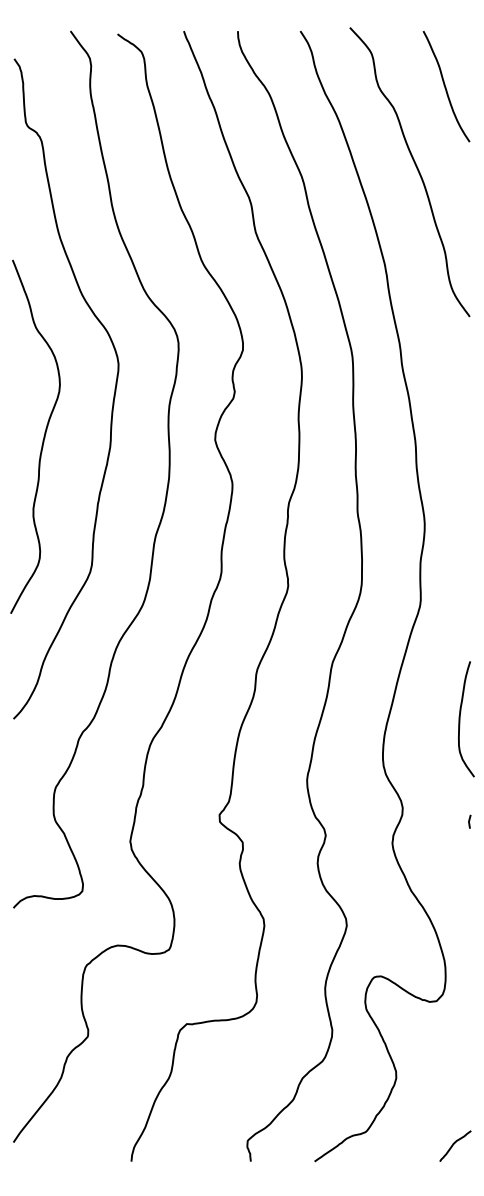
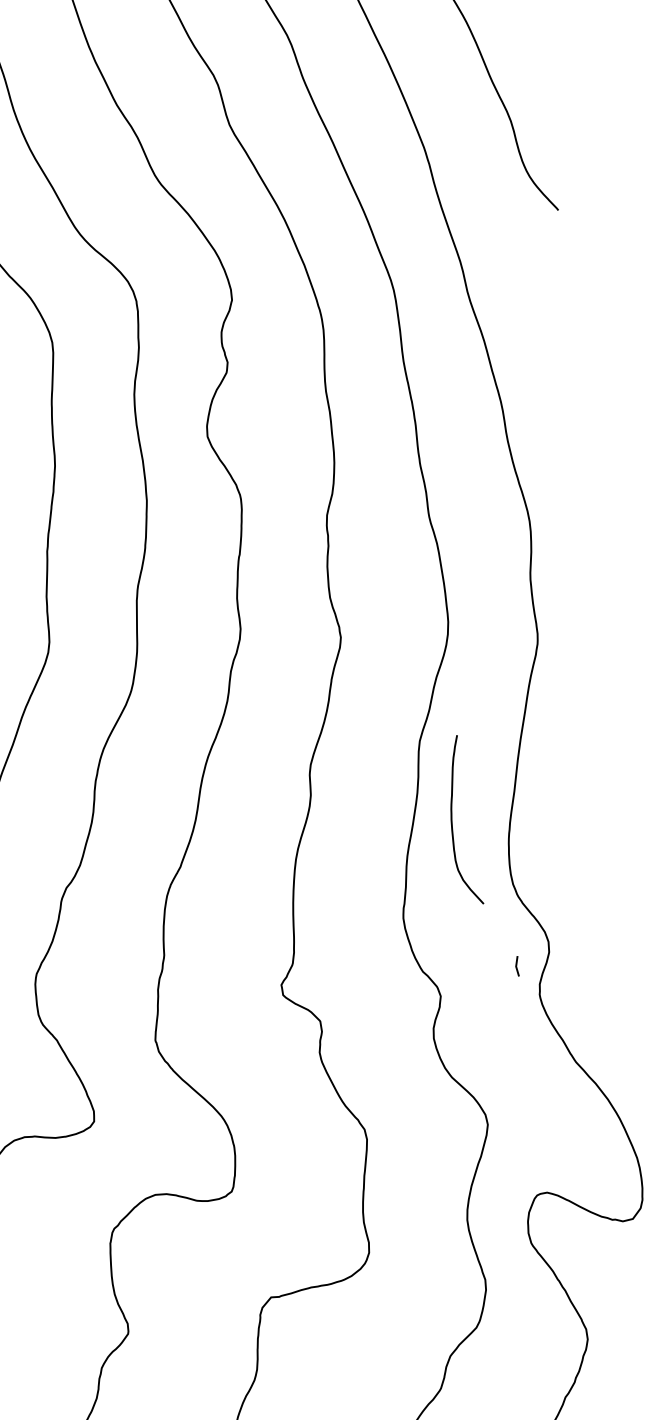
curve: (460, 719) -> (453, 822), moved
line: (469, 821) -> (516, 965), moved

